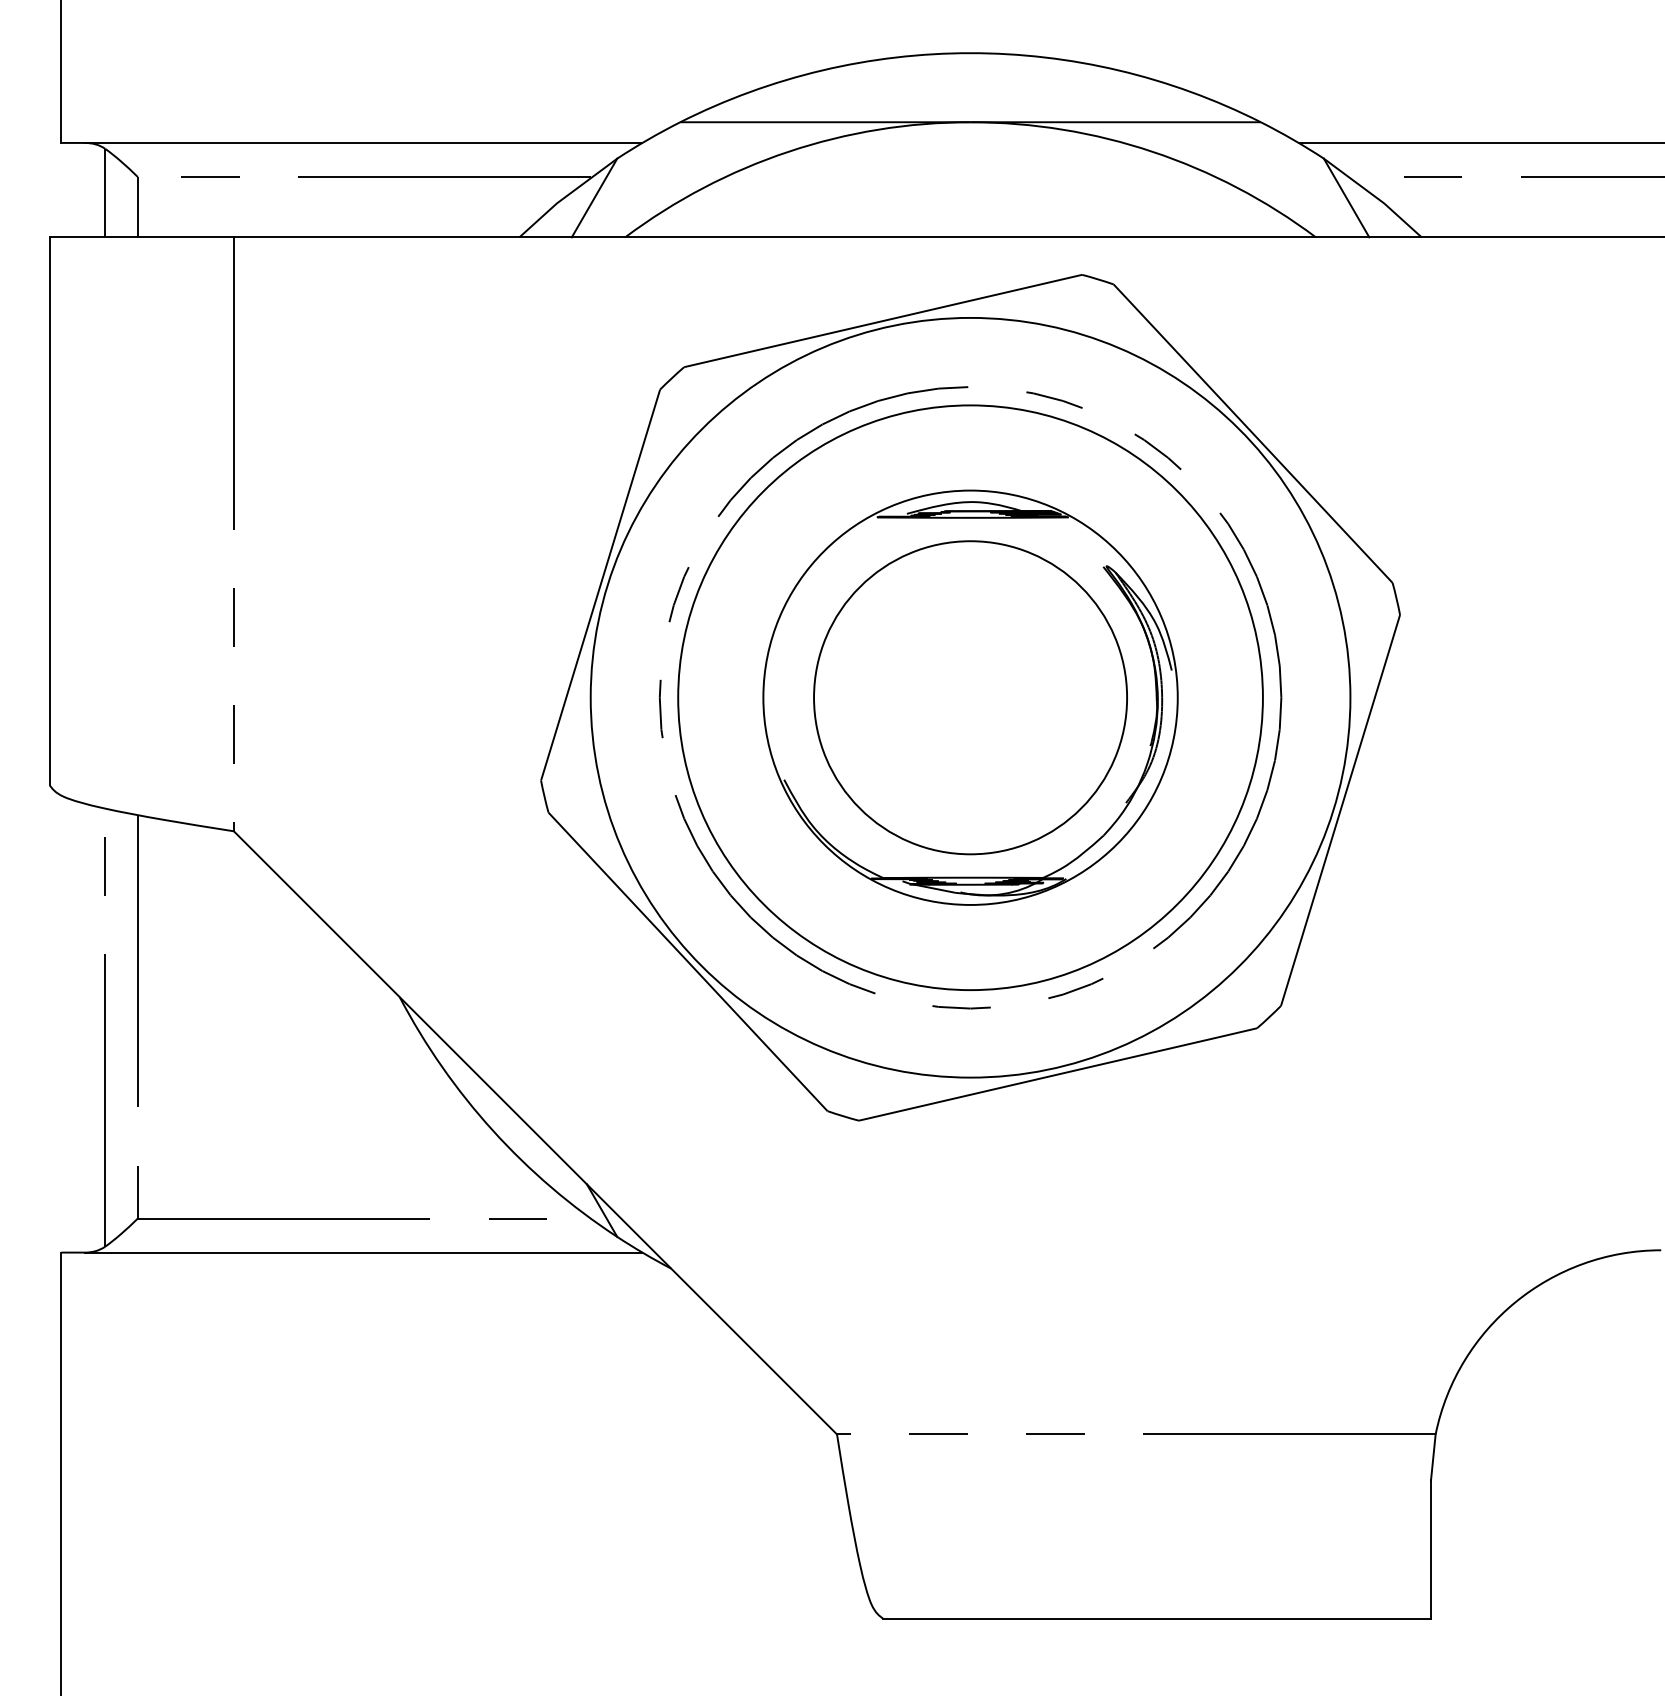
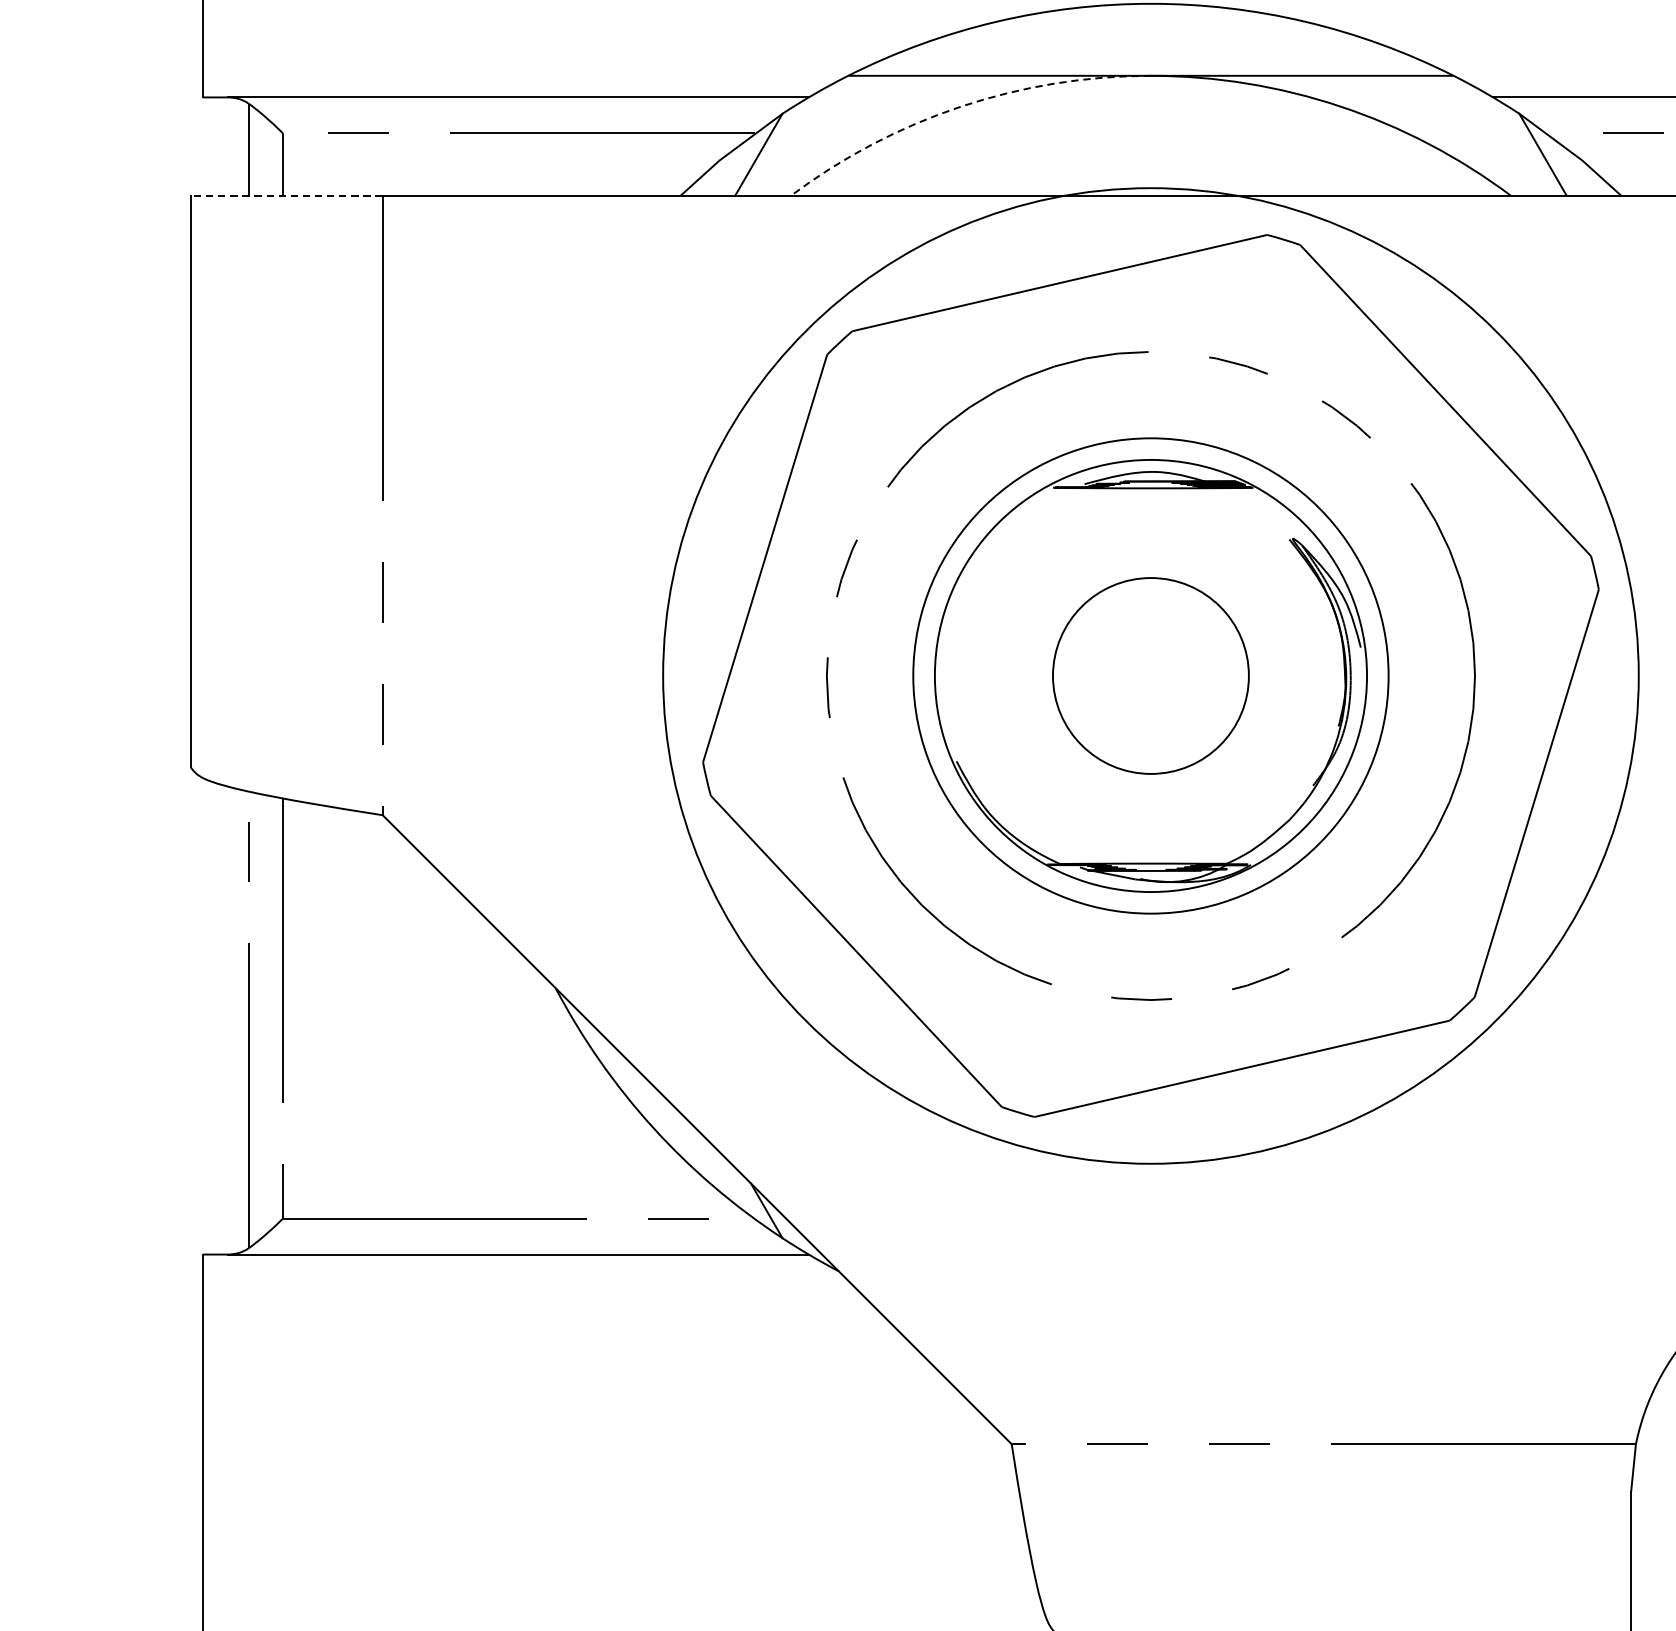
arc: (788, 151) -> (961, 106), solid -> dashed
line: (141, 237) -> (286, 196), solid -> dashed
circle: (970, 697) -> (1150, 675), size x0.6
circle: (970, 697) -> (1150, 675), size x0.6
circle: (970, 697) -> (1150, 675), size x1.6

